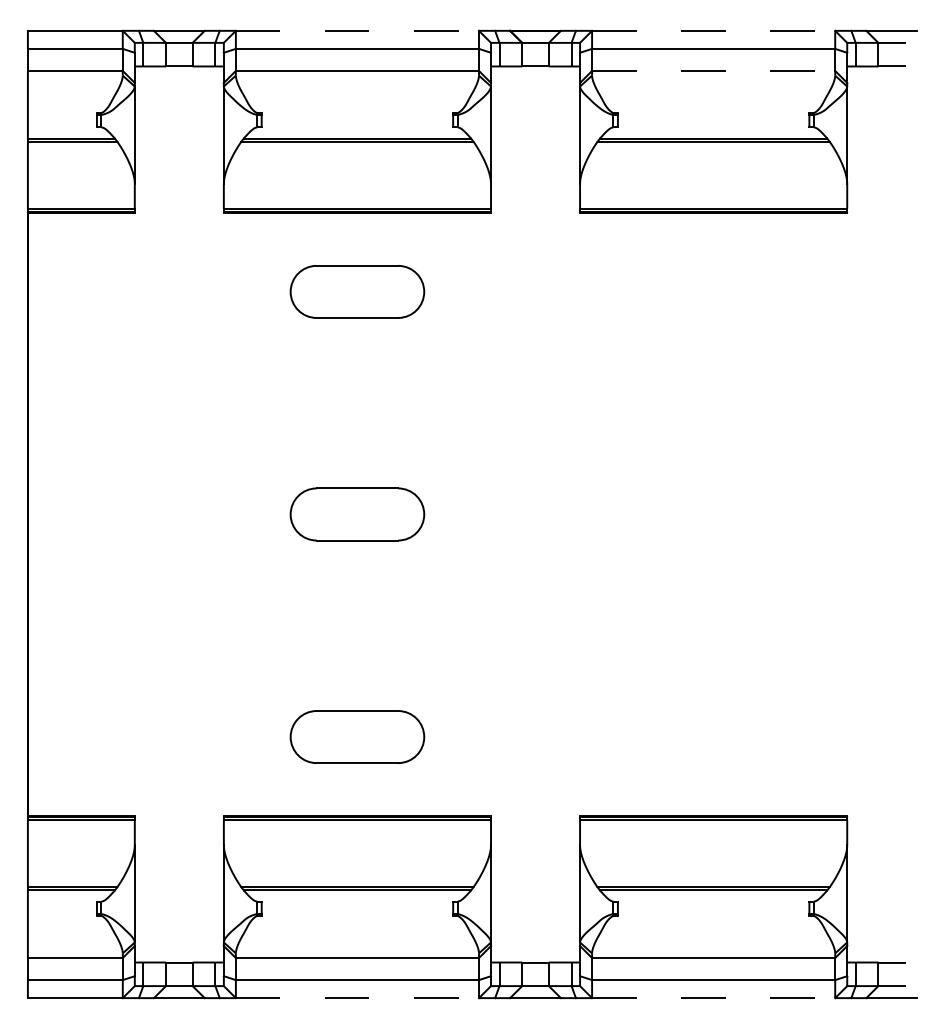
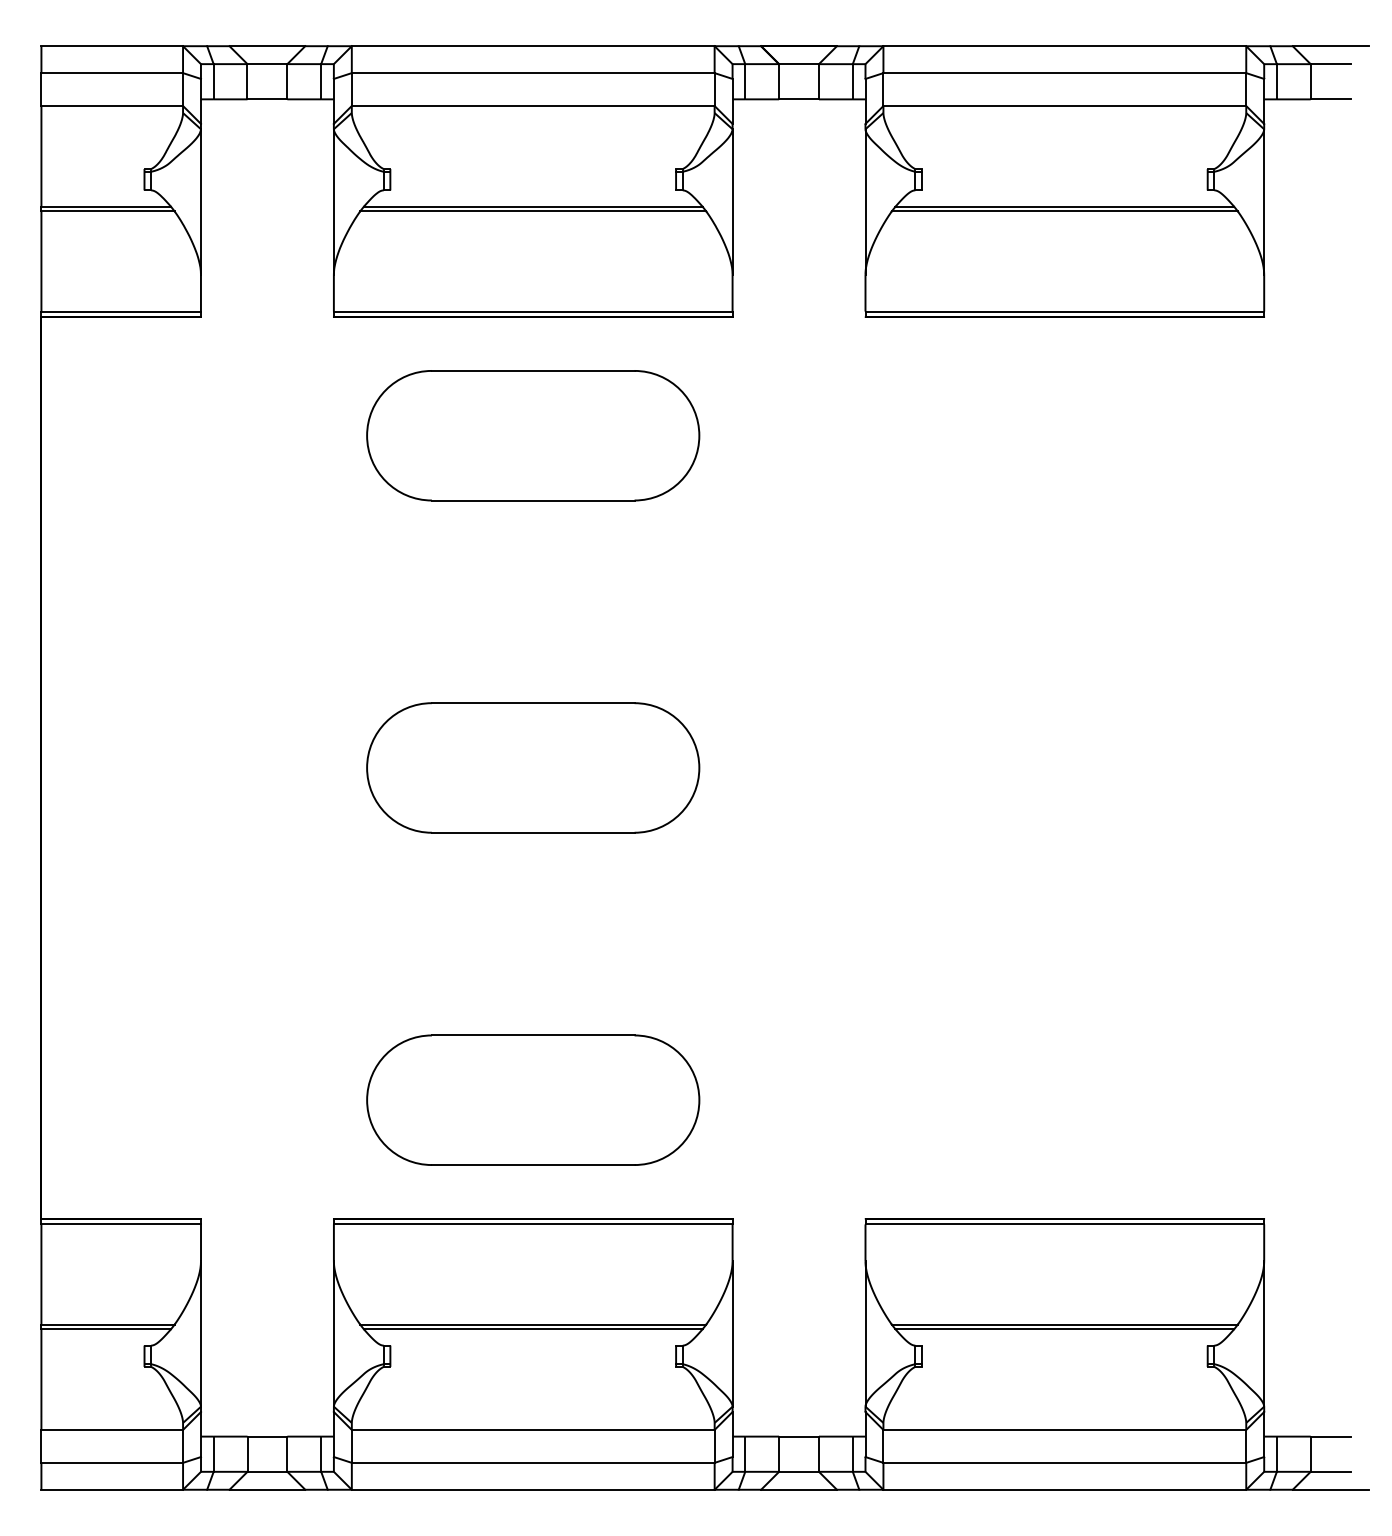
line: (357, 30) -> (533, 45), dashed -> solid
line: (713, 30) -> (1064, 45), dashed -> solid
line: (713, 70) -> (1064, 105), dashed -> solid
part: (357, 291) -> (533, 435), size x1.67
part: (357, 514) -> (533, 768), size x1.67
part: (357, 736) -> (533, 1099), size x1.67
line: (357, 998) -> (533, 1490), dashed -> solid
line: (713, 998) -> (1064, 1490), dashed -> solid

